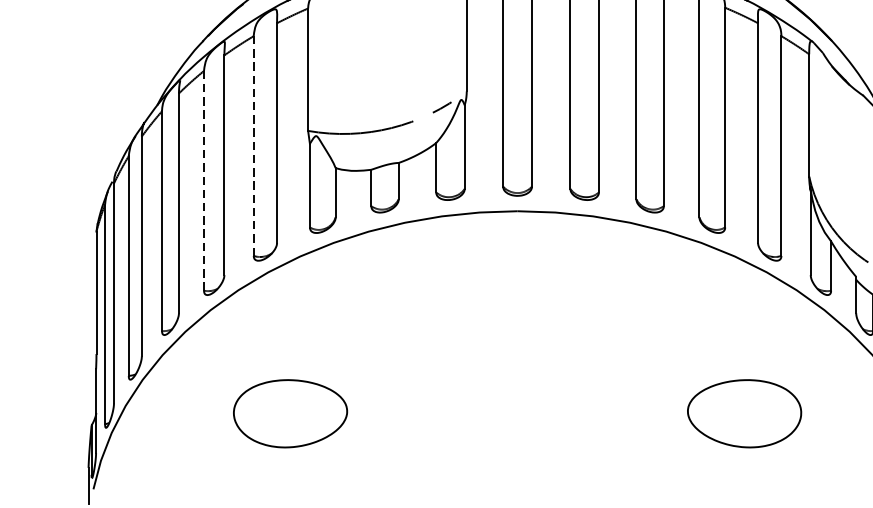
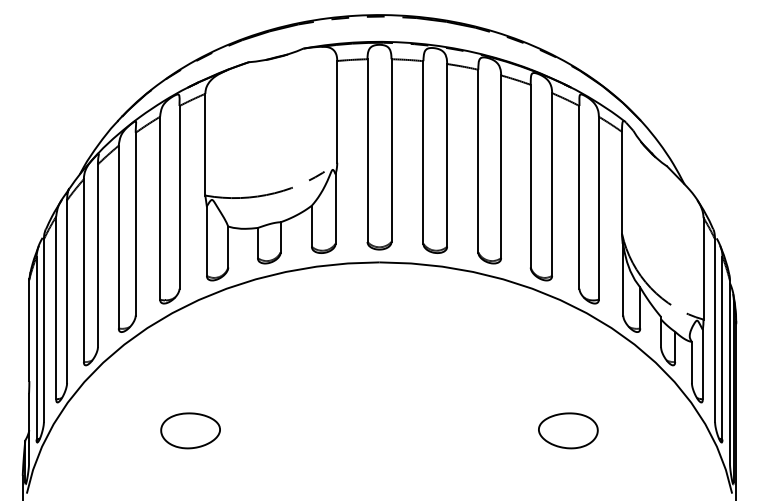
line: (254, 145) -> (160, 207), dashed -> solid
line: (203, 180) -> (118, 236), dashed -> solid
part: (290, 413) -> (190, 430), size x0.62
part: (744, 413) -> (568, 430), size x0.62

